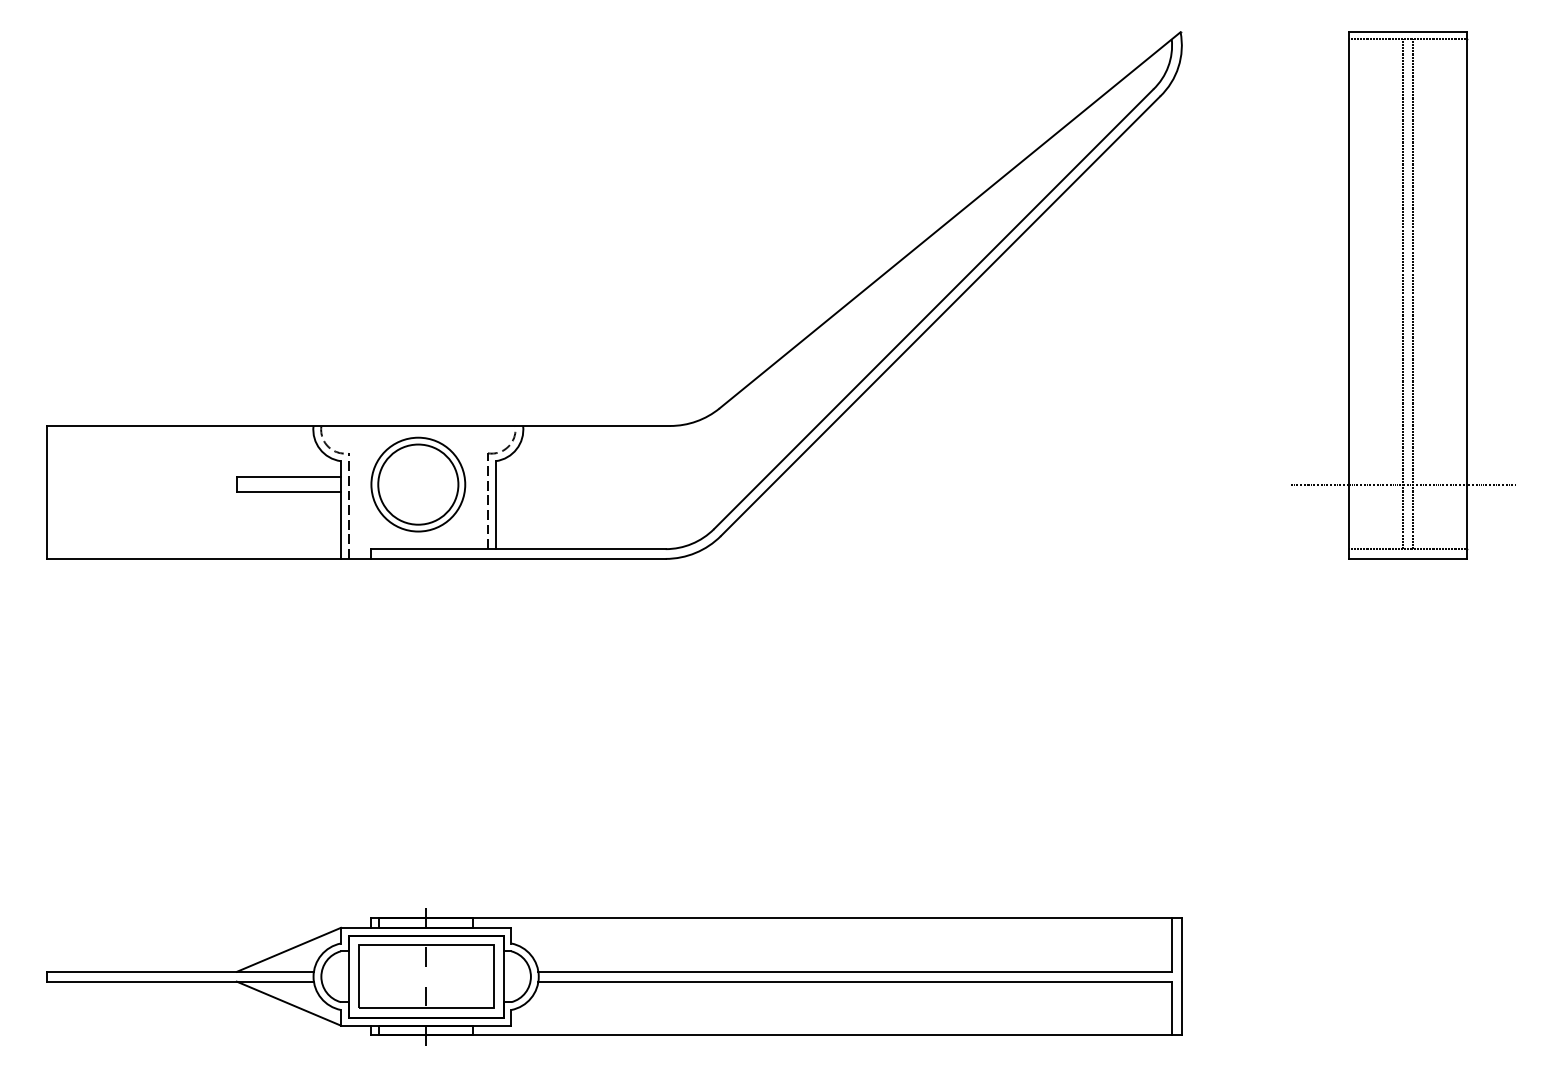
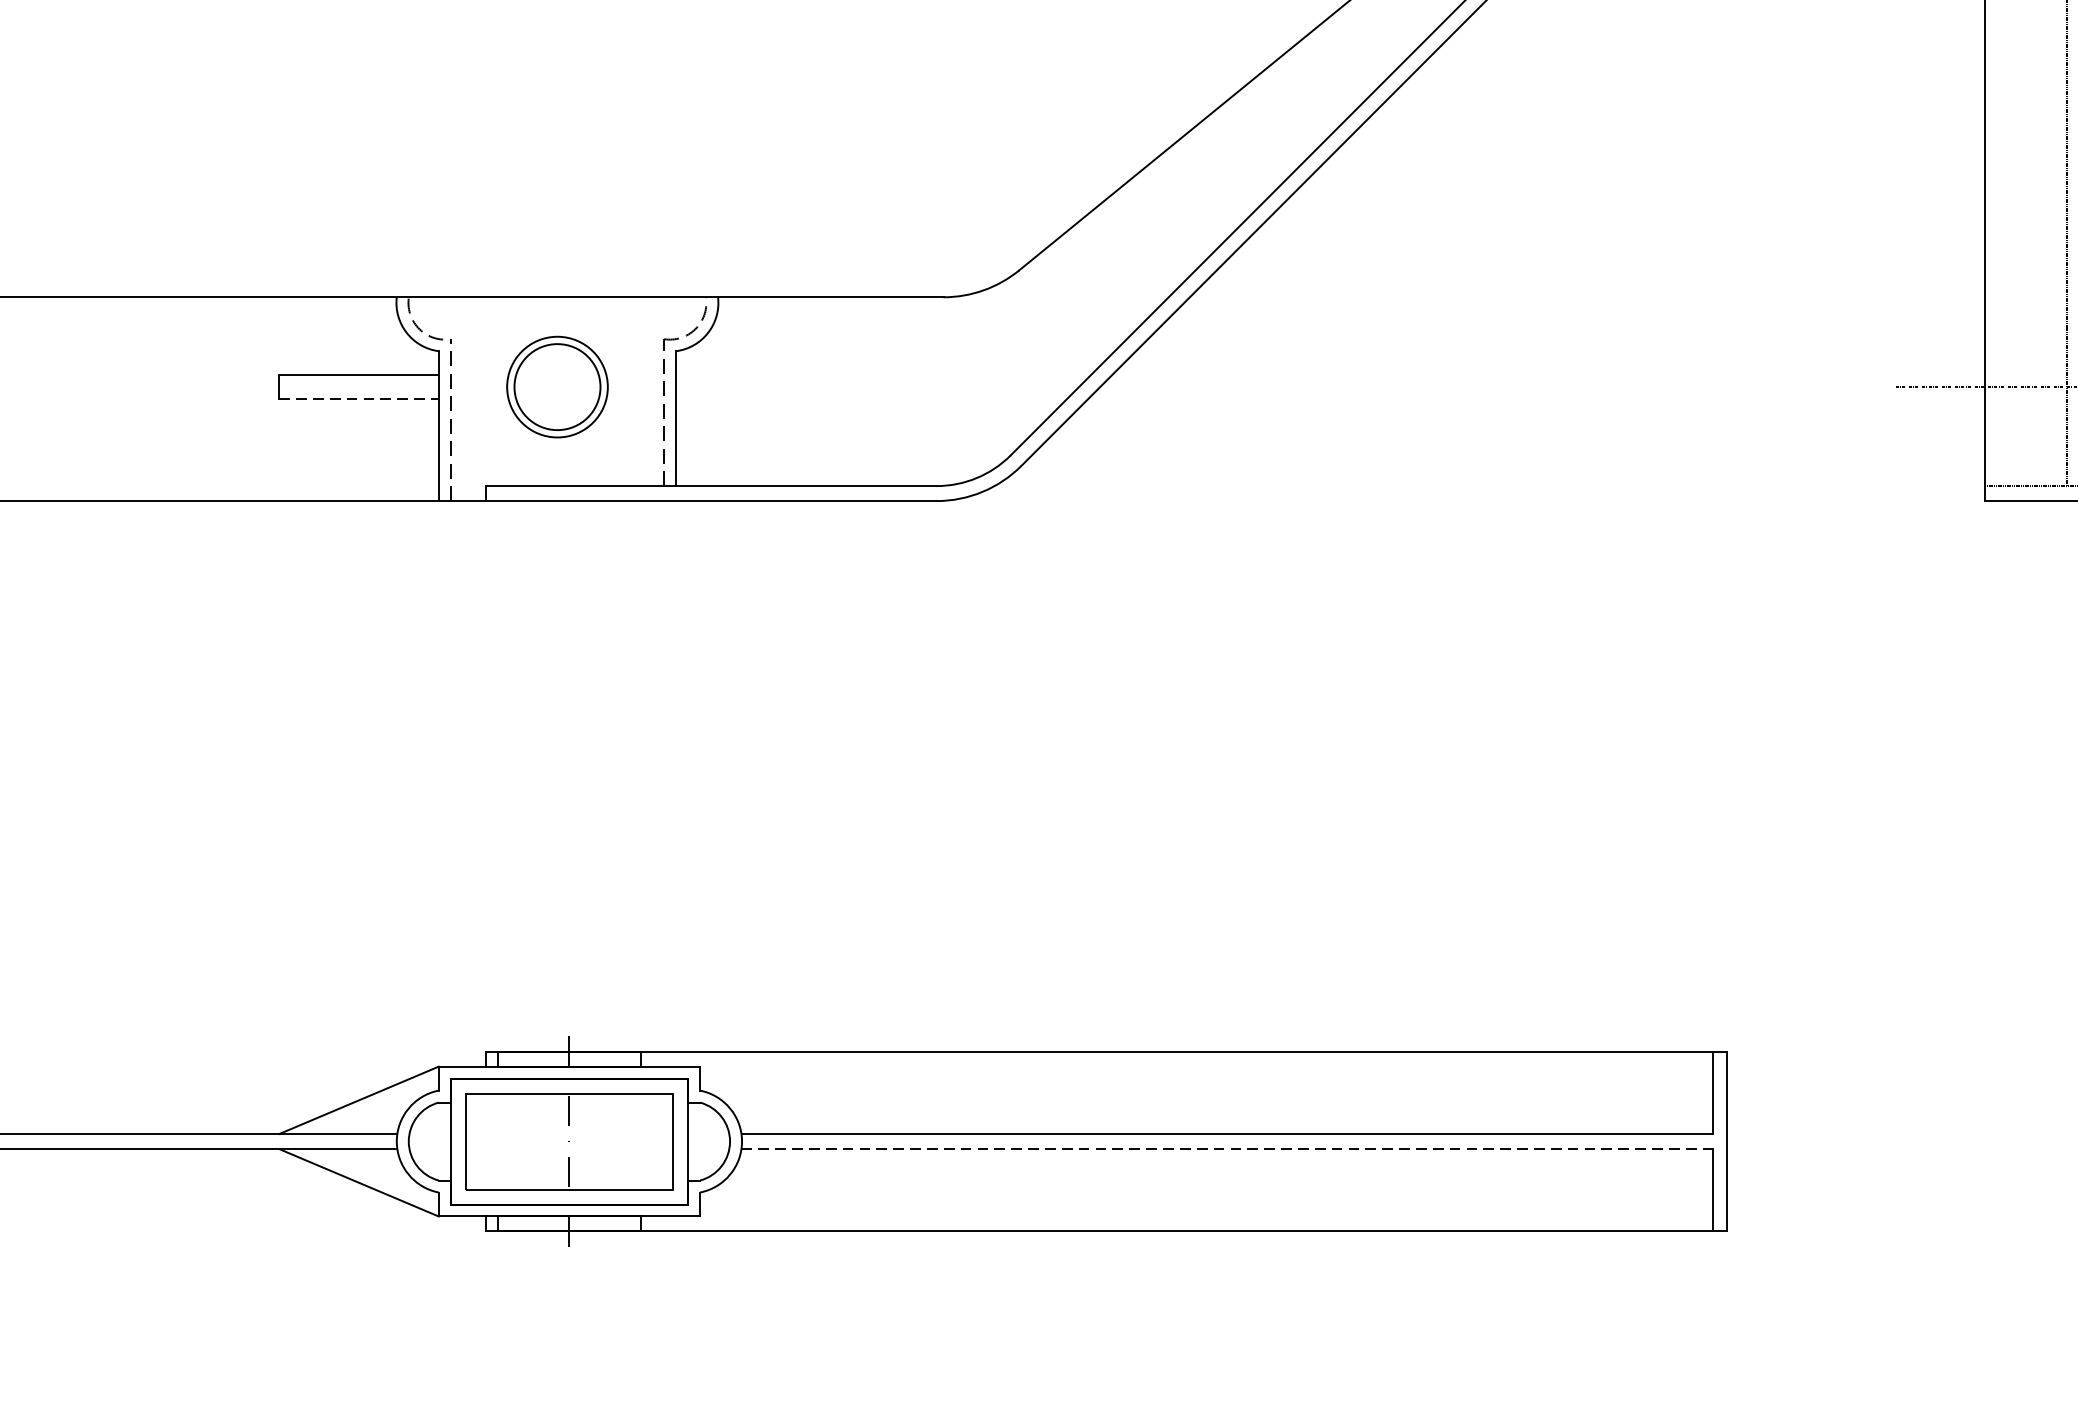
part: (418, 484) -> (557, 386), size x0.7
line: (289, 492) -> (359, 399), solid -> dashed
line: (855, 981) -> (1227, 1148), solid -> dashed

